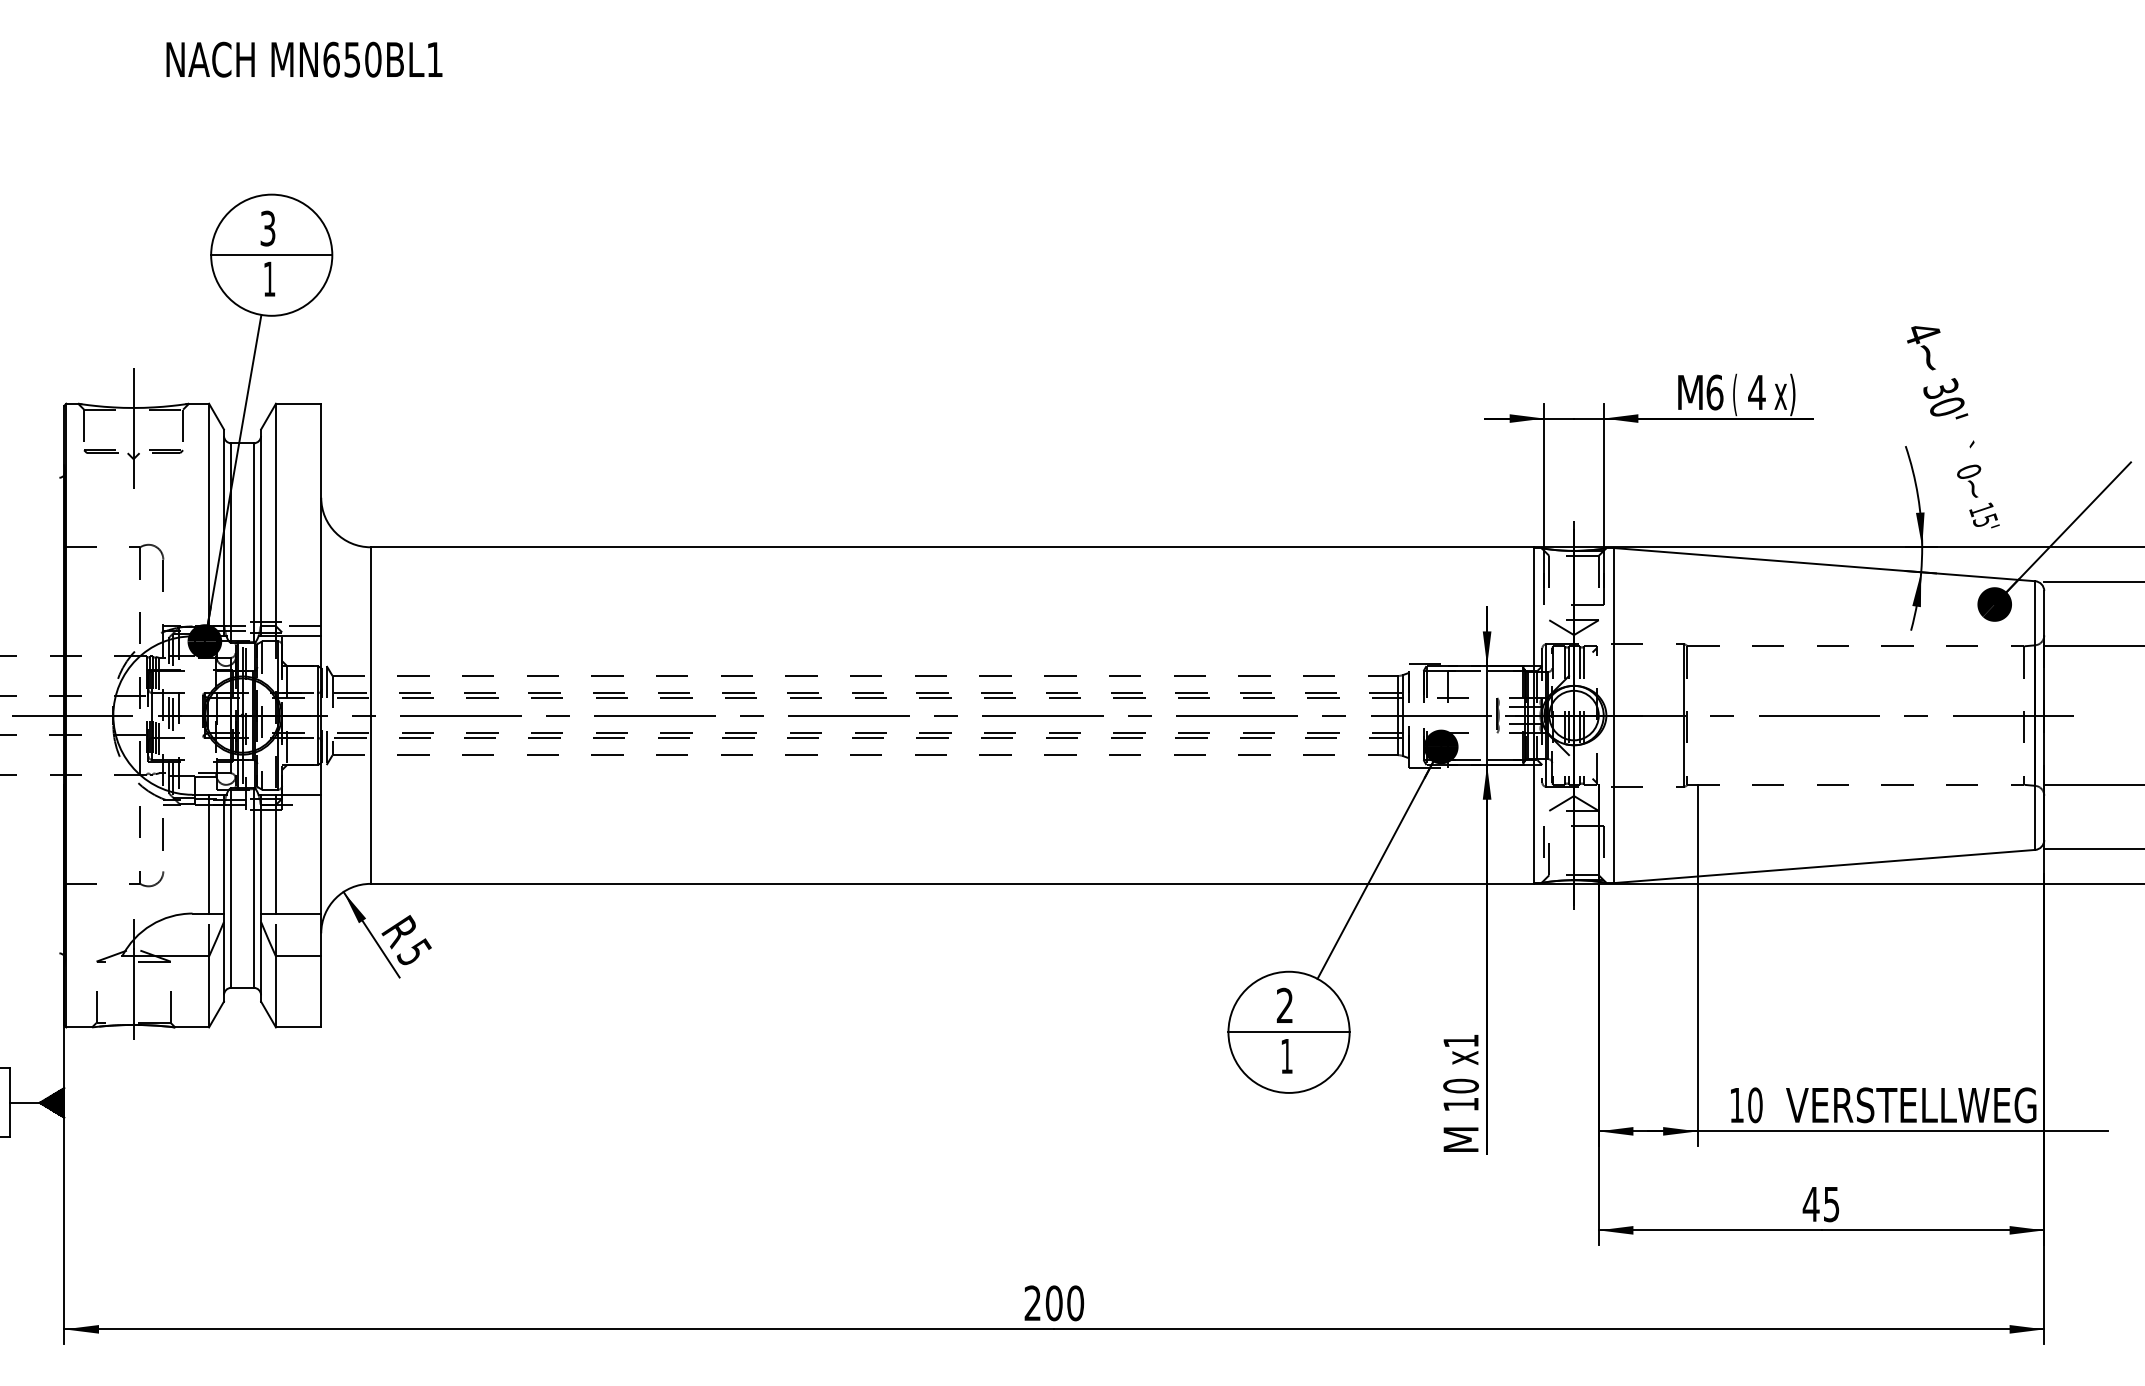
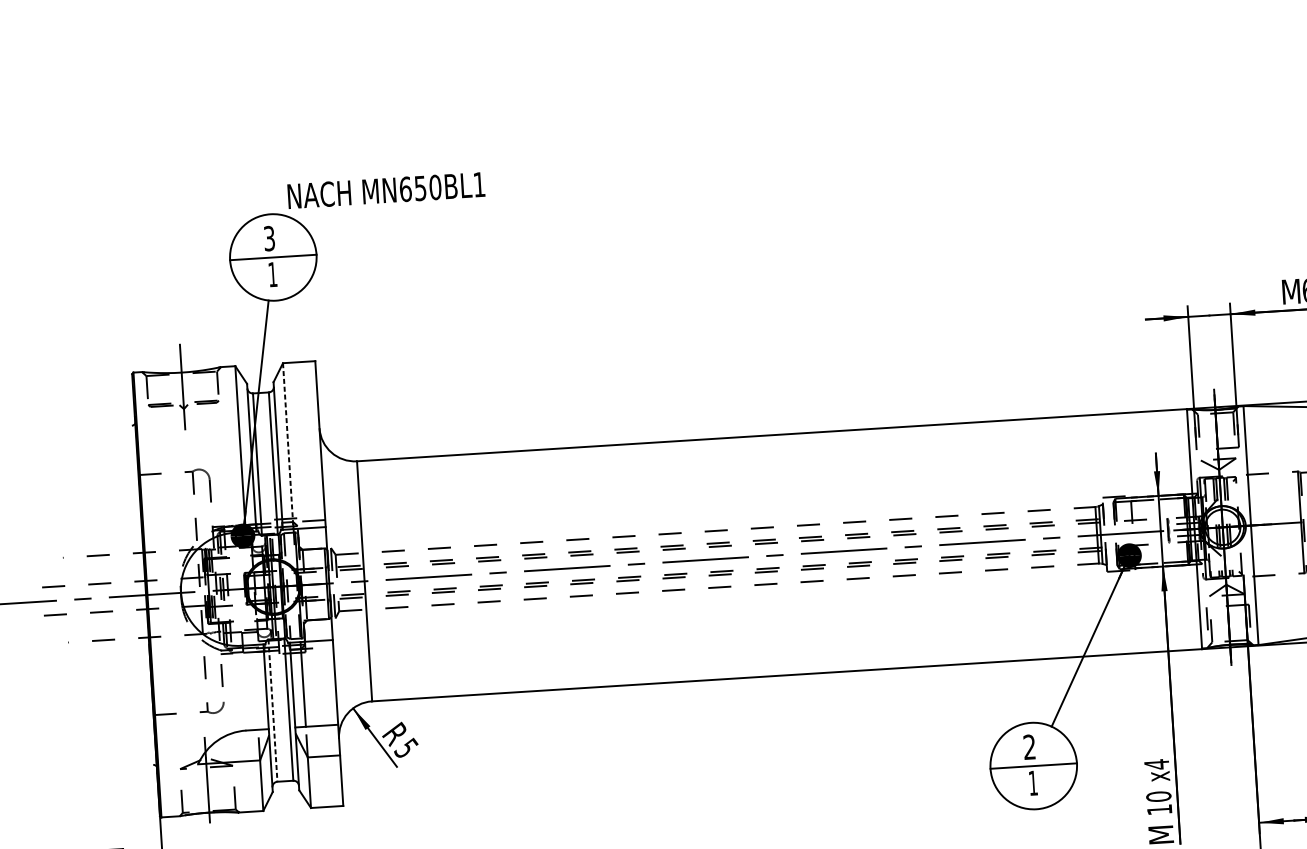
text: (304, 59) -> (386, 190), moved
line: (275, 520) -> (287, 446), solid -> dashed
line: (209, 853) -> (255, 686), removed
line: (231, 888) -> (273, 710), solid -> dashed
text: (1460, 1040) -> (1156, 764), x1 -> x4

